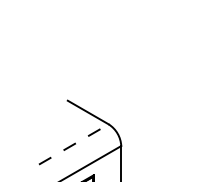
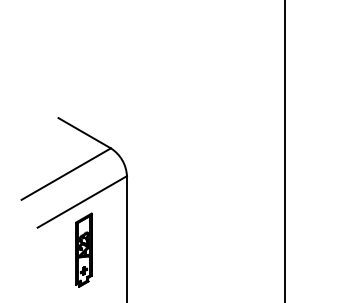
line: (74, 144) -> (66, 174), dashed -> solid

